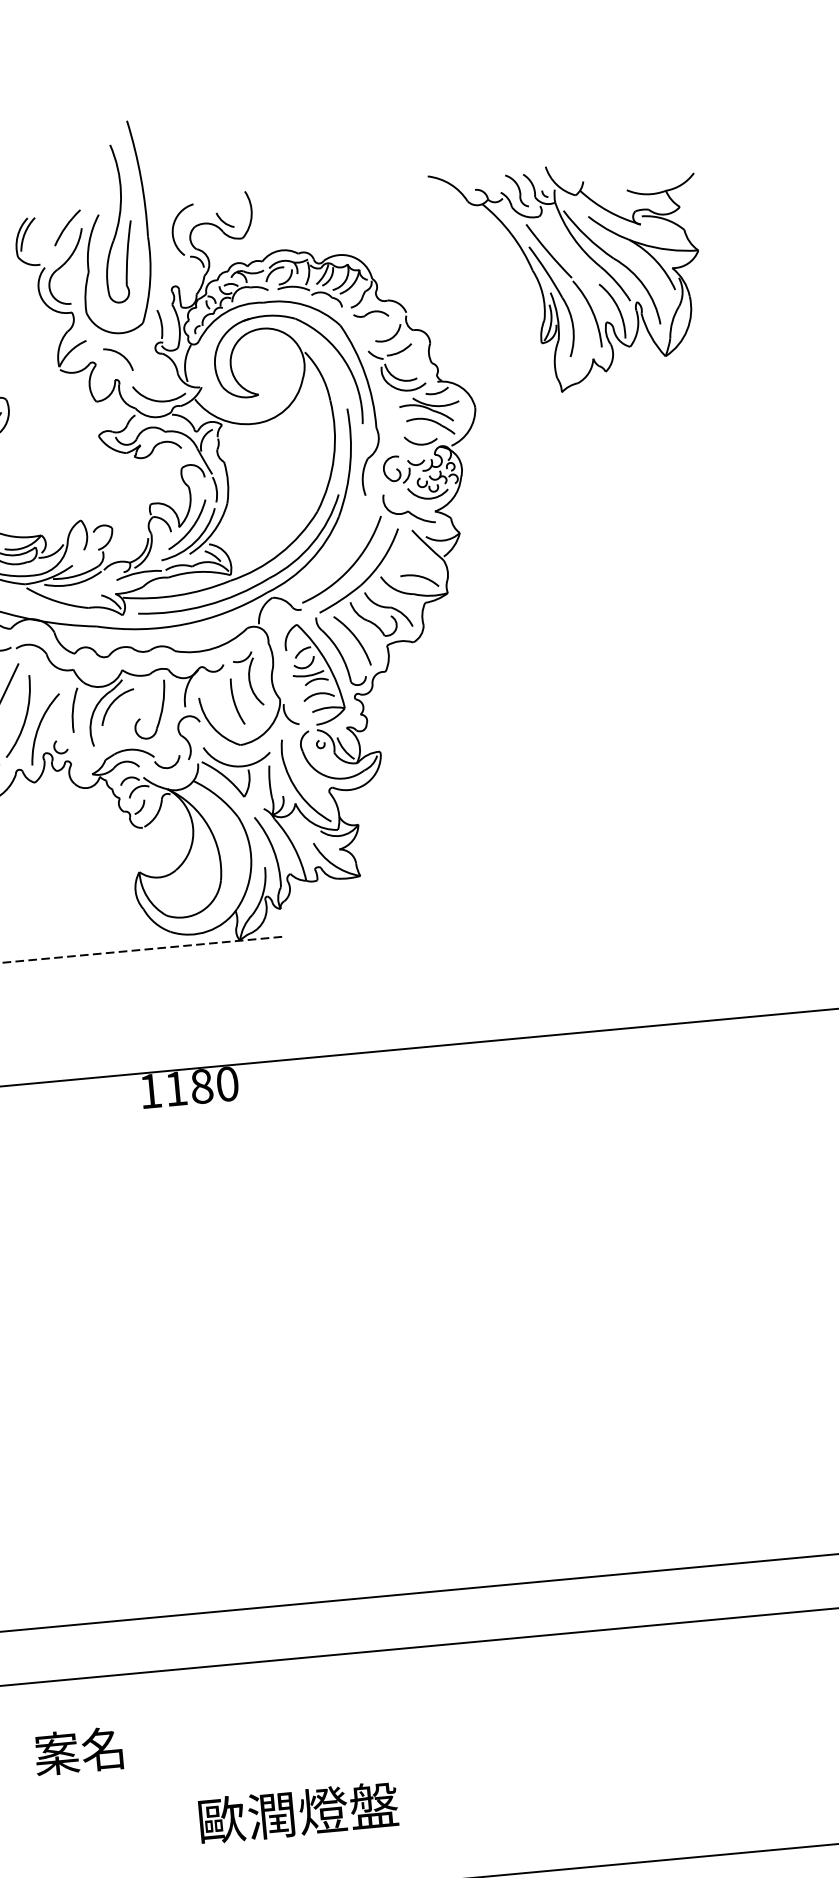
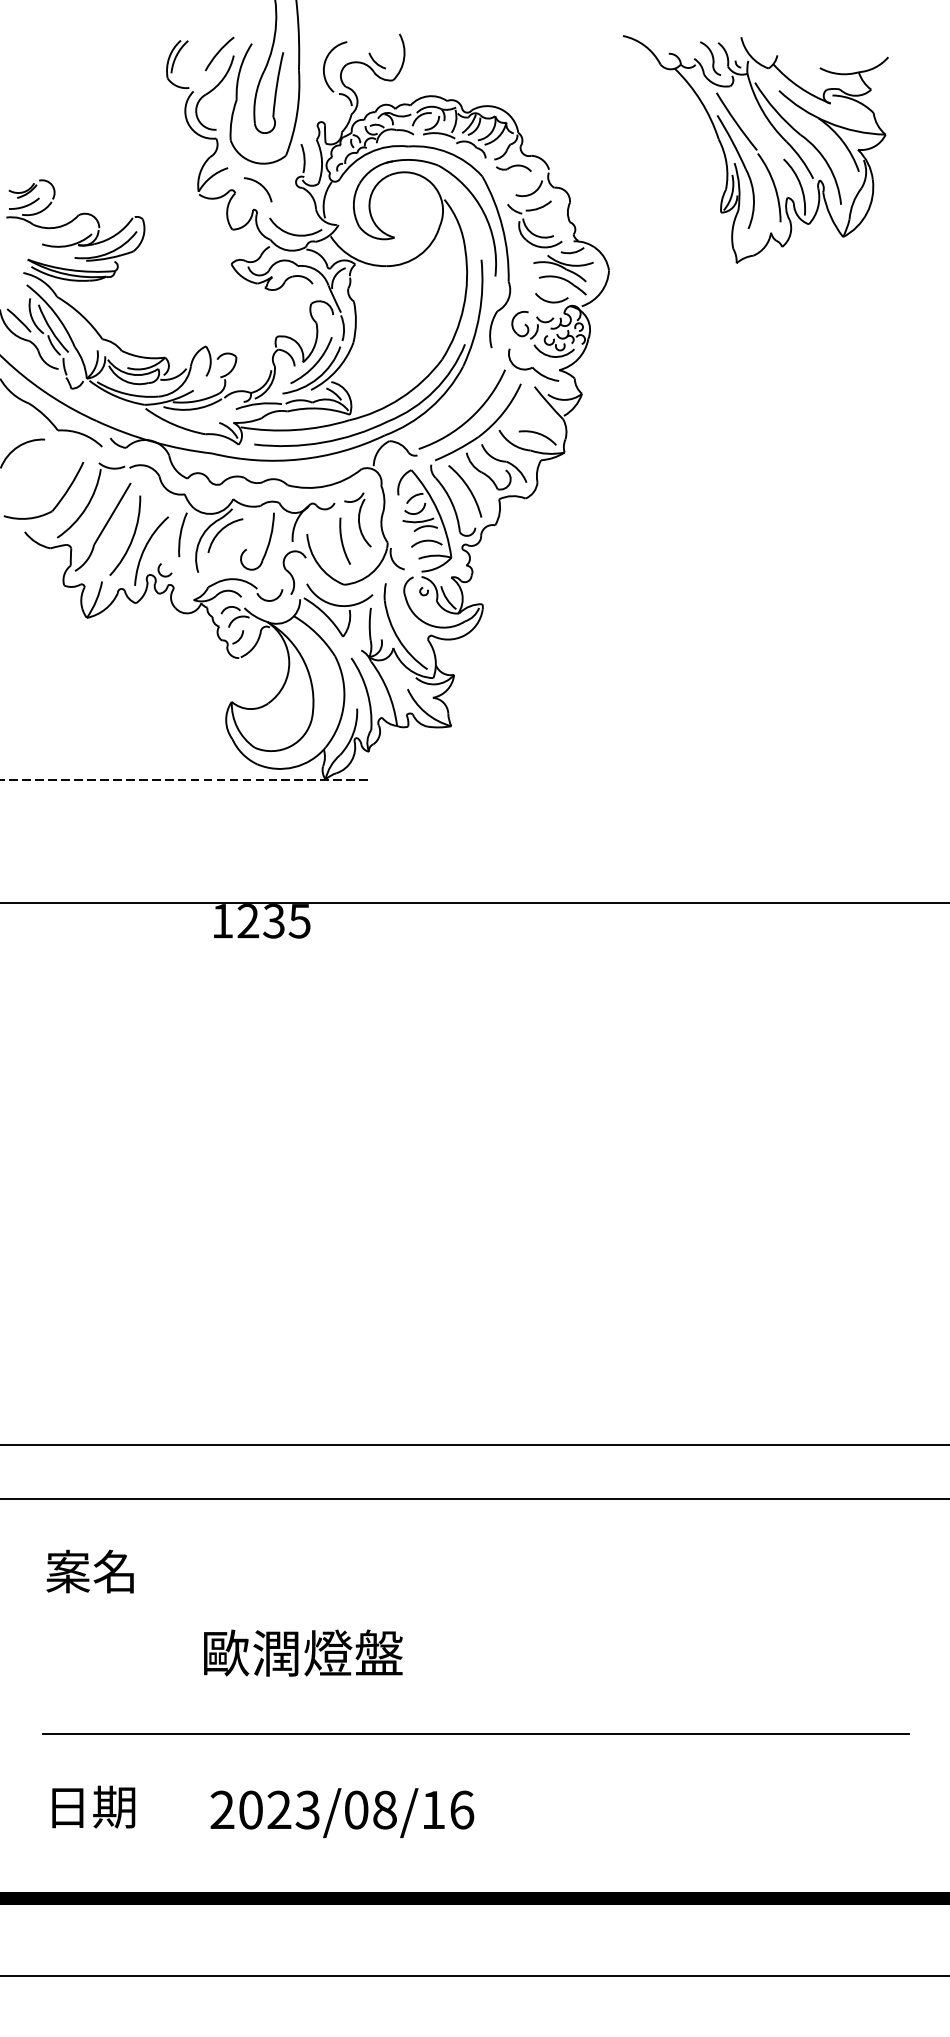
part: (570, 277) -> (755, 149), moved
text: (201, 1086) -> (273, 921), 1180 -> 1235

